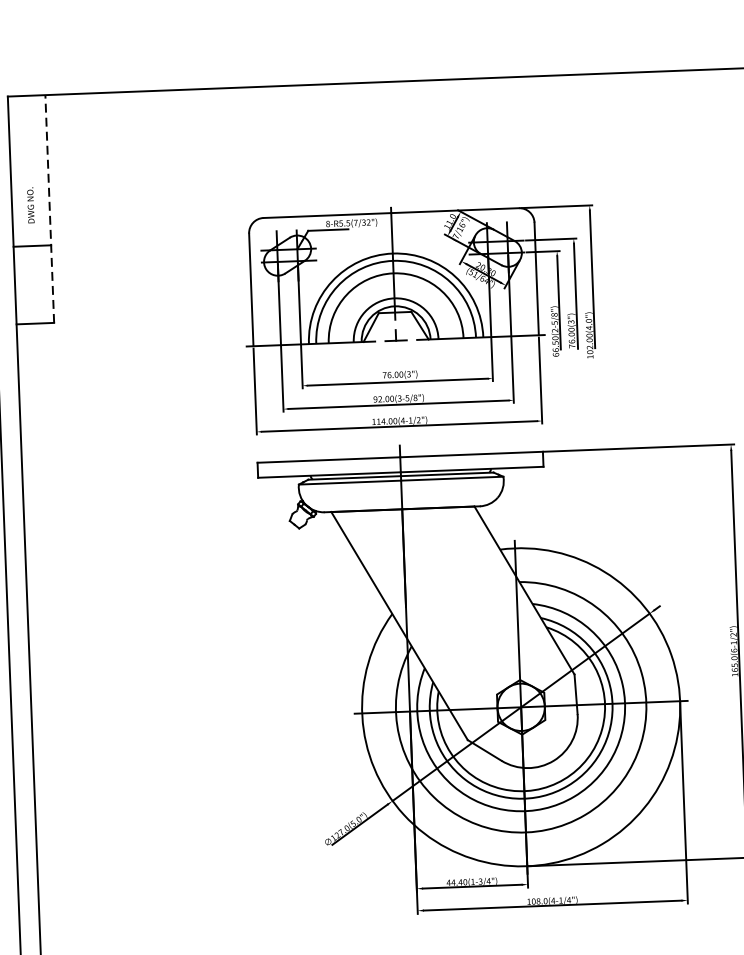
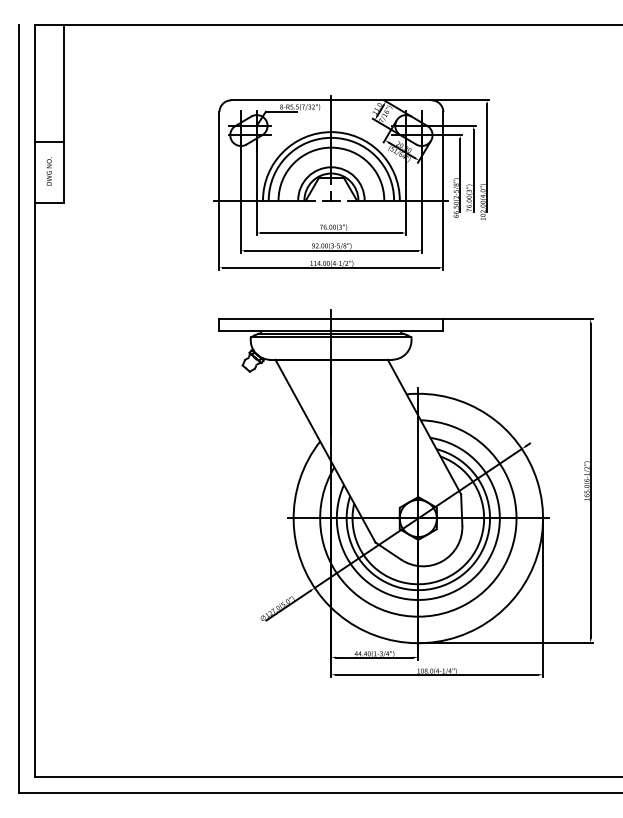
text: (29, 205) -> (48, 171), moved
line: (50, 208) -> (64, 113), dashed -> solid
part: (420, 316) -> (351, 182), moved

